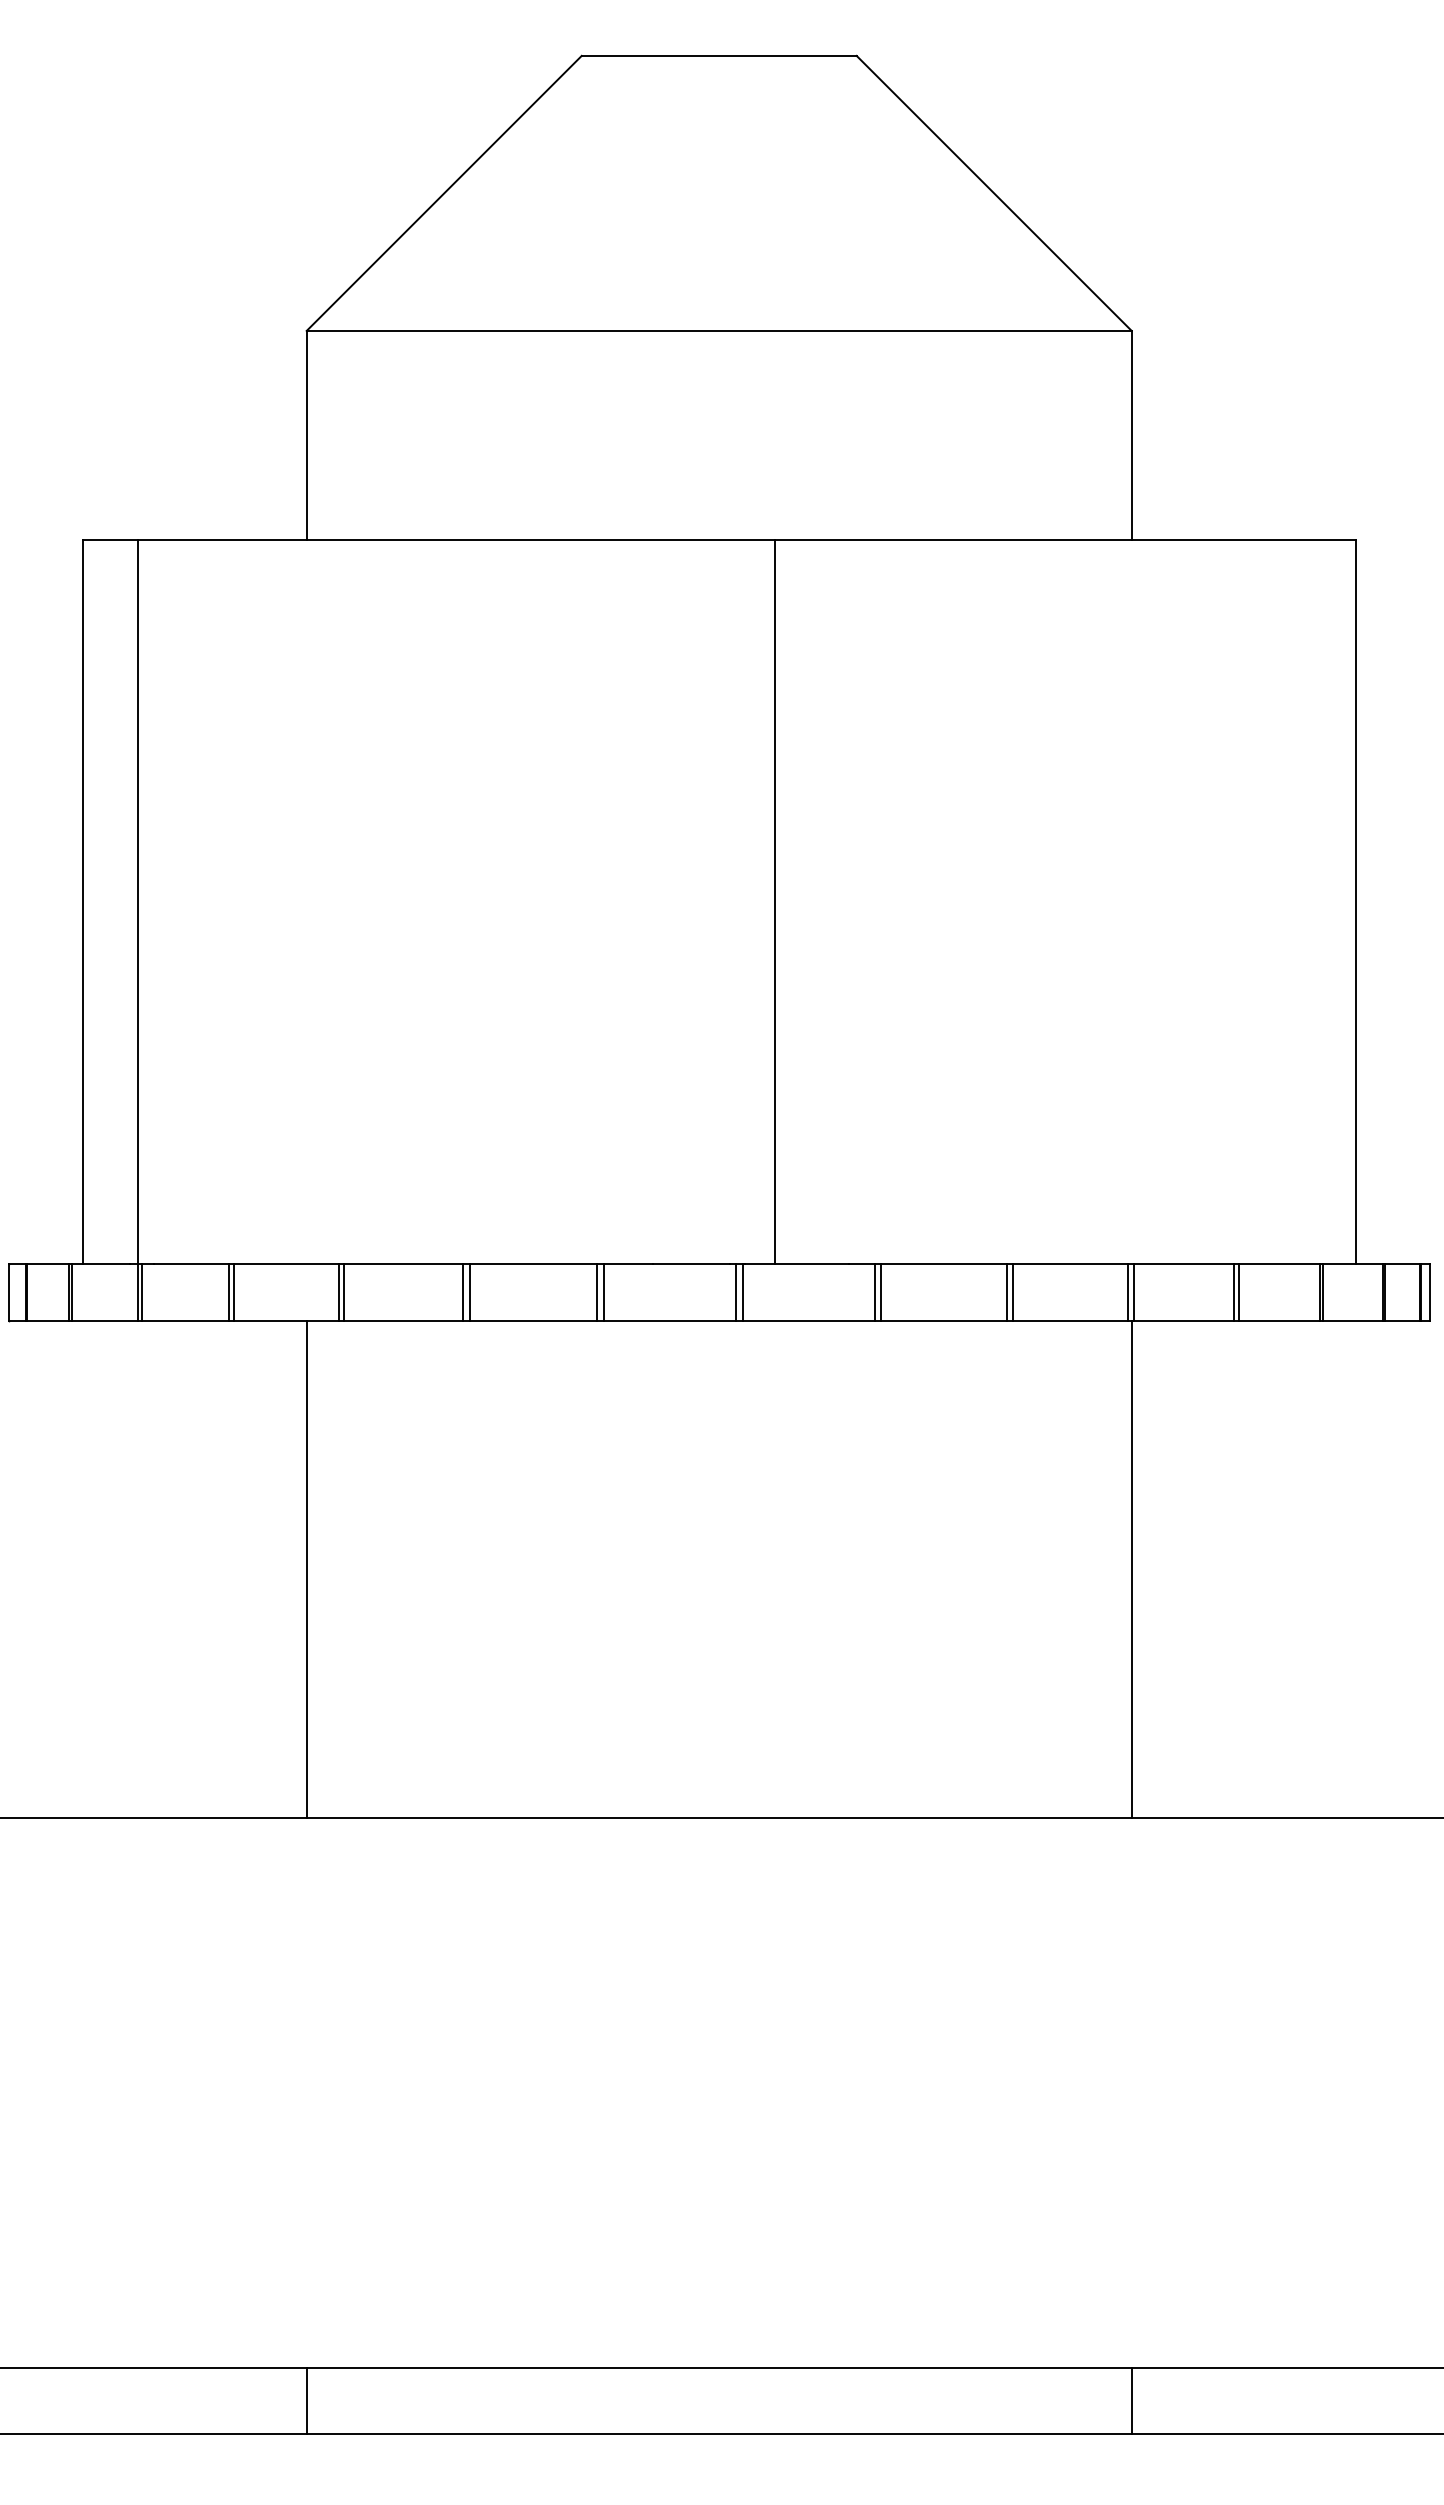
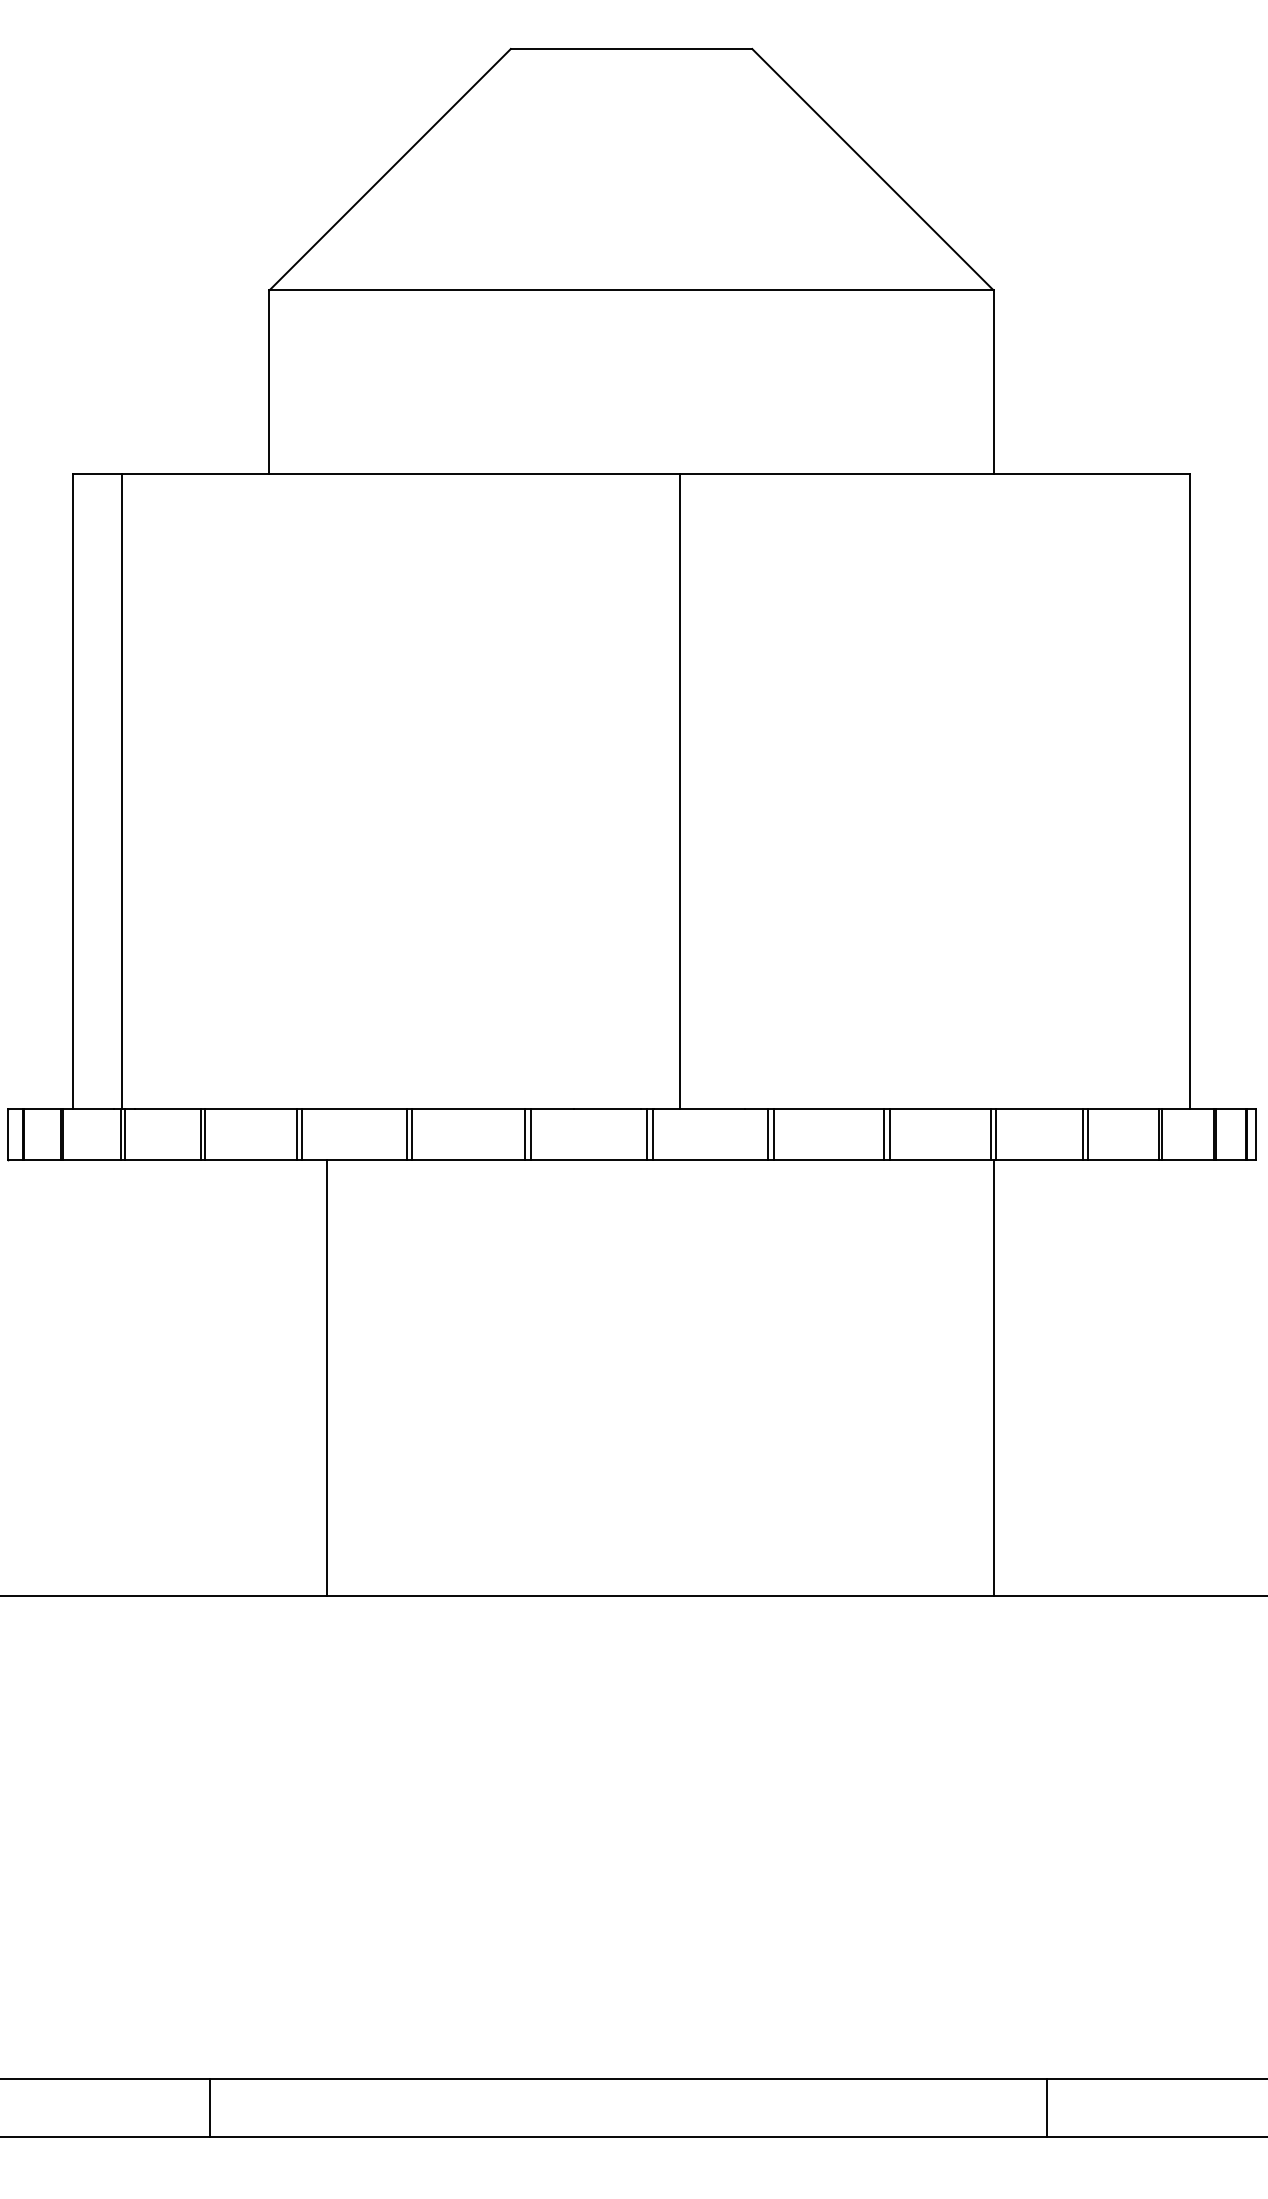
line: (306, 1569) -> (327, 1377), moved
line: (306, 2401) -> (209, 2108), moved
line: (1131, 2401) -> (1047, 2108), moved

